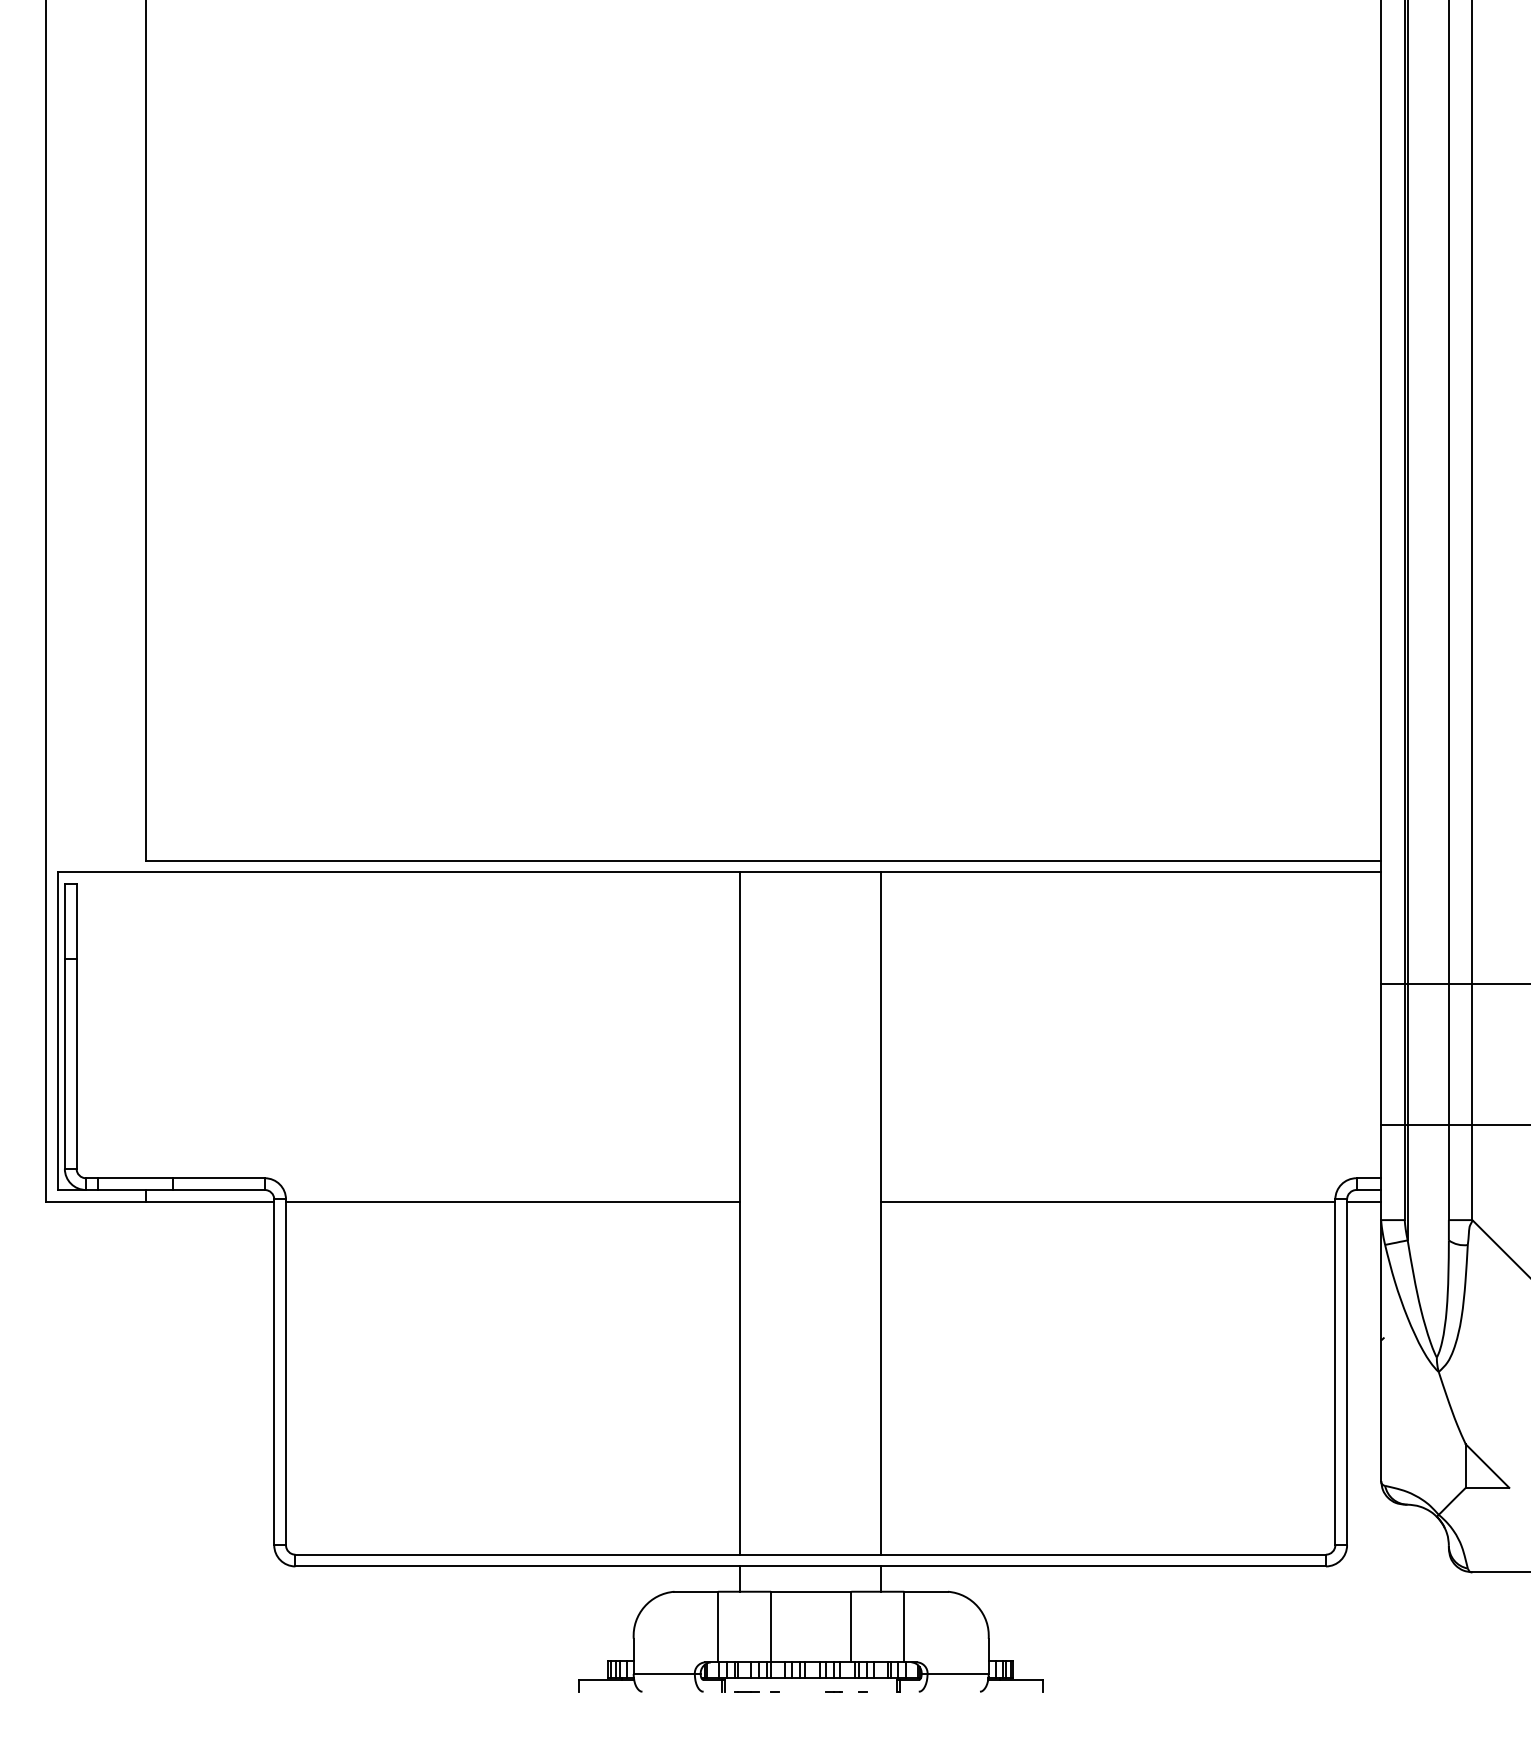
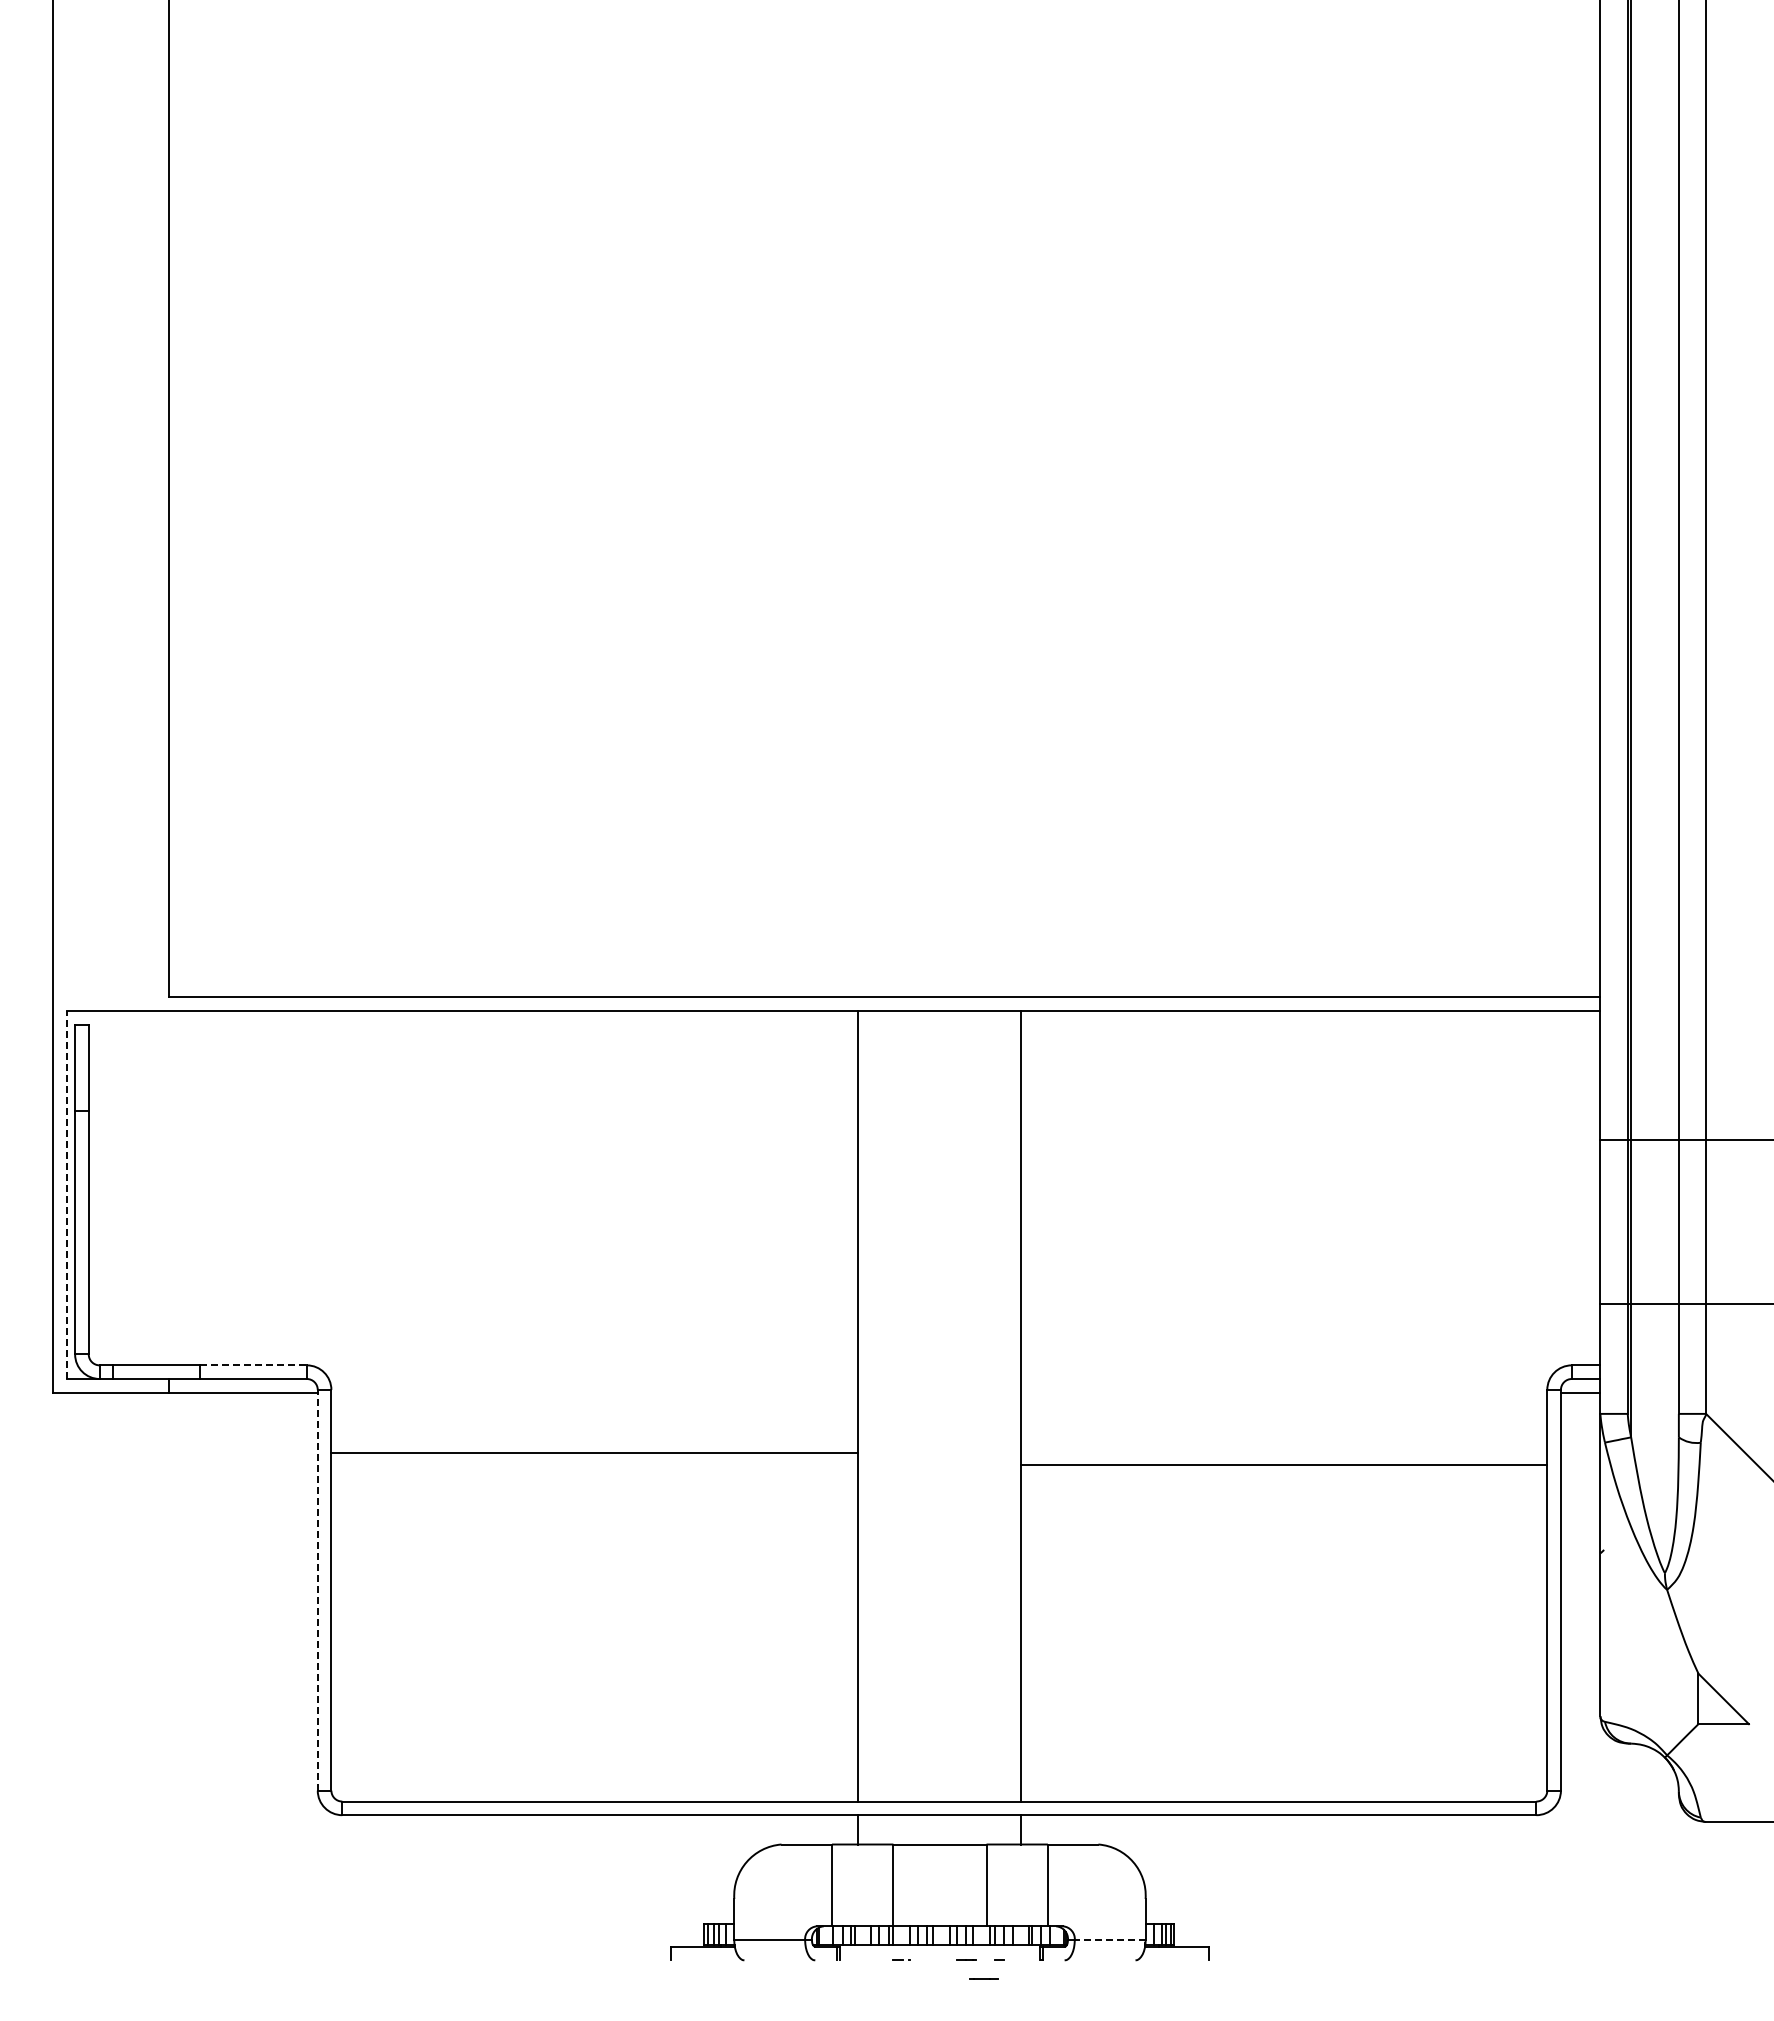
line: (57, 1030) -> (66, 1194), solid -> dashed
line: (219, 1178) -> (254, 1365), solid -> dashed
line: (513, 1201) -> (594, 1452), moved
line: (1108, 1201) -> (1284, 1464), moved
line: (274, 1371) -> (317, 1589), solid -> dashed
line: (957, 1673) -> (1109, 1939), solid -> dashed
line: (746, 1690) -> (983, 1978), moved

